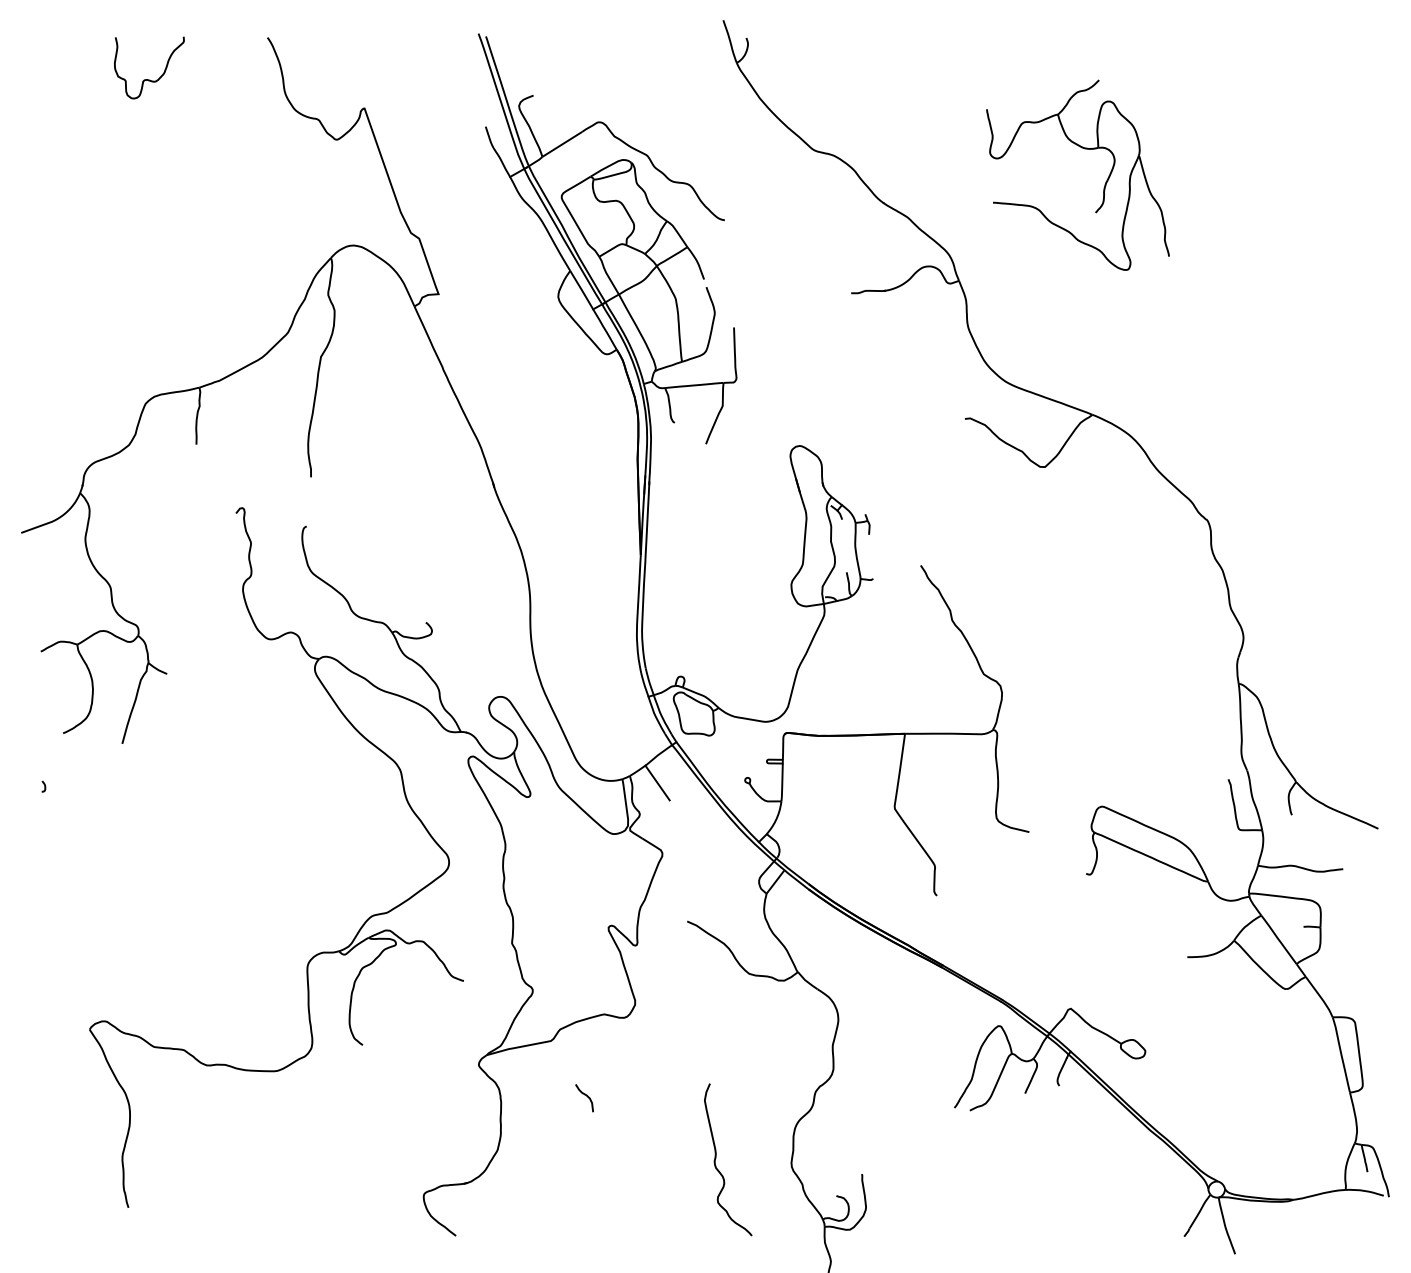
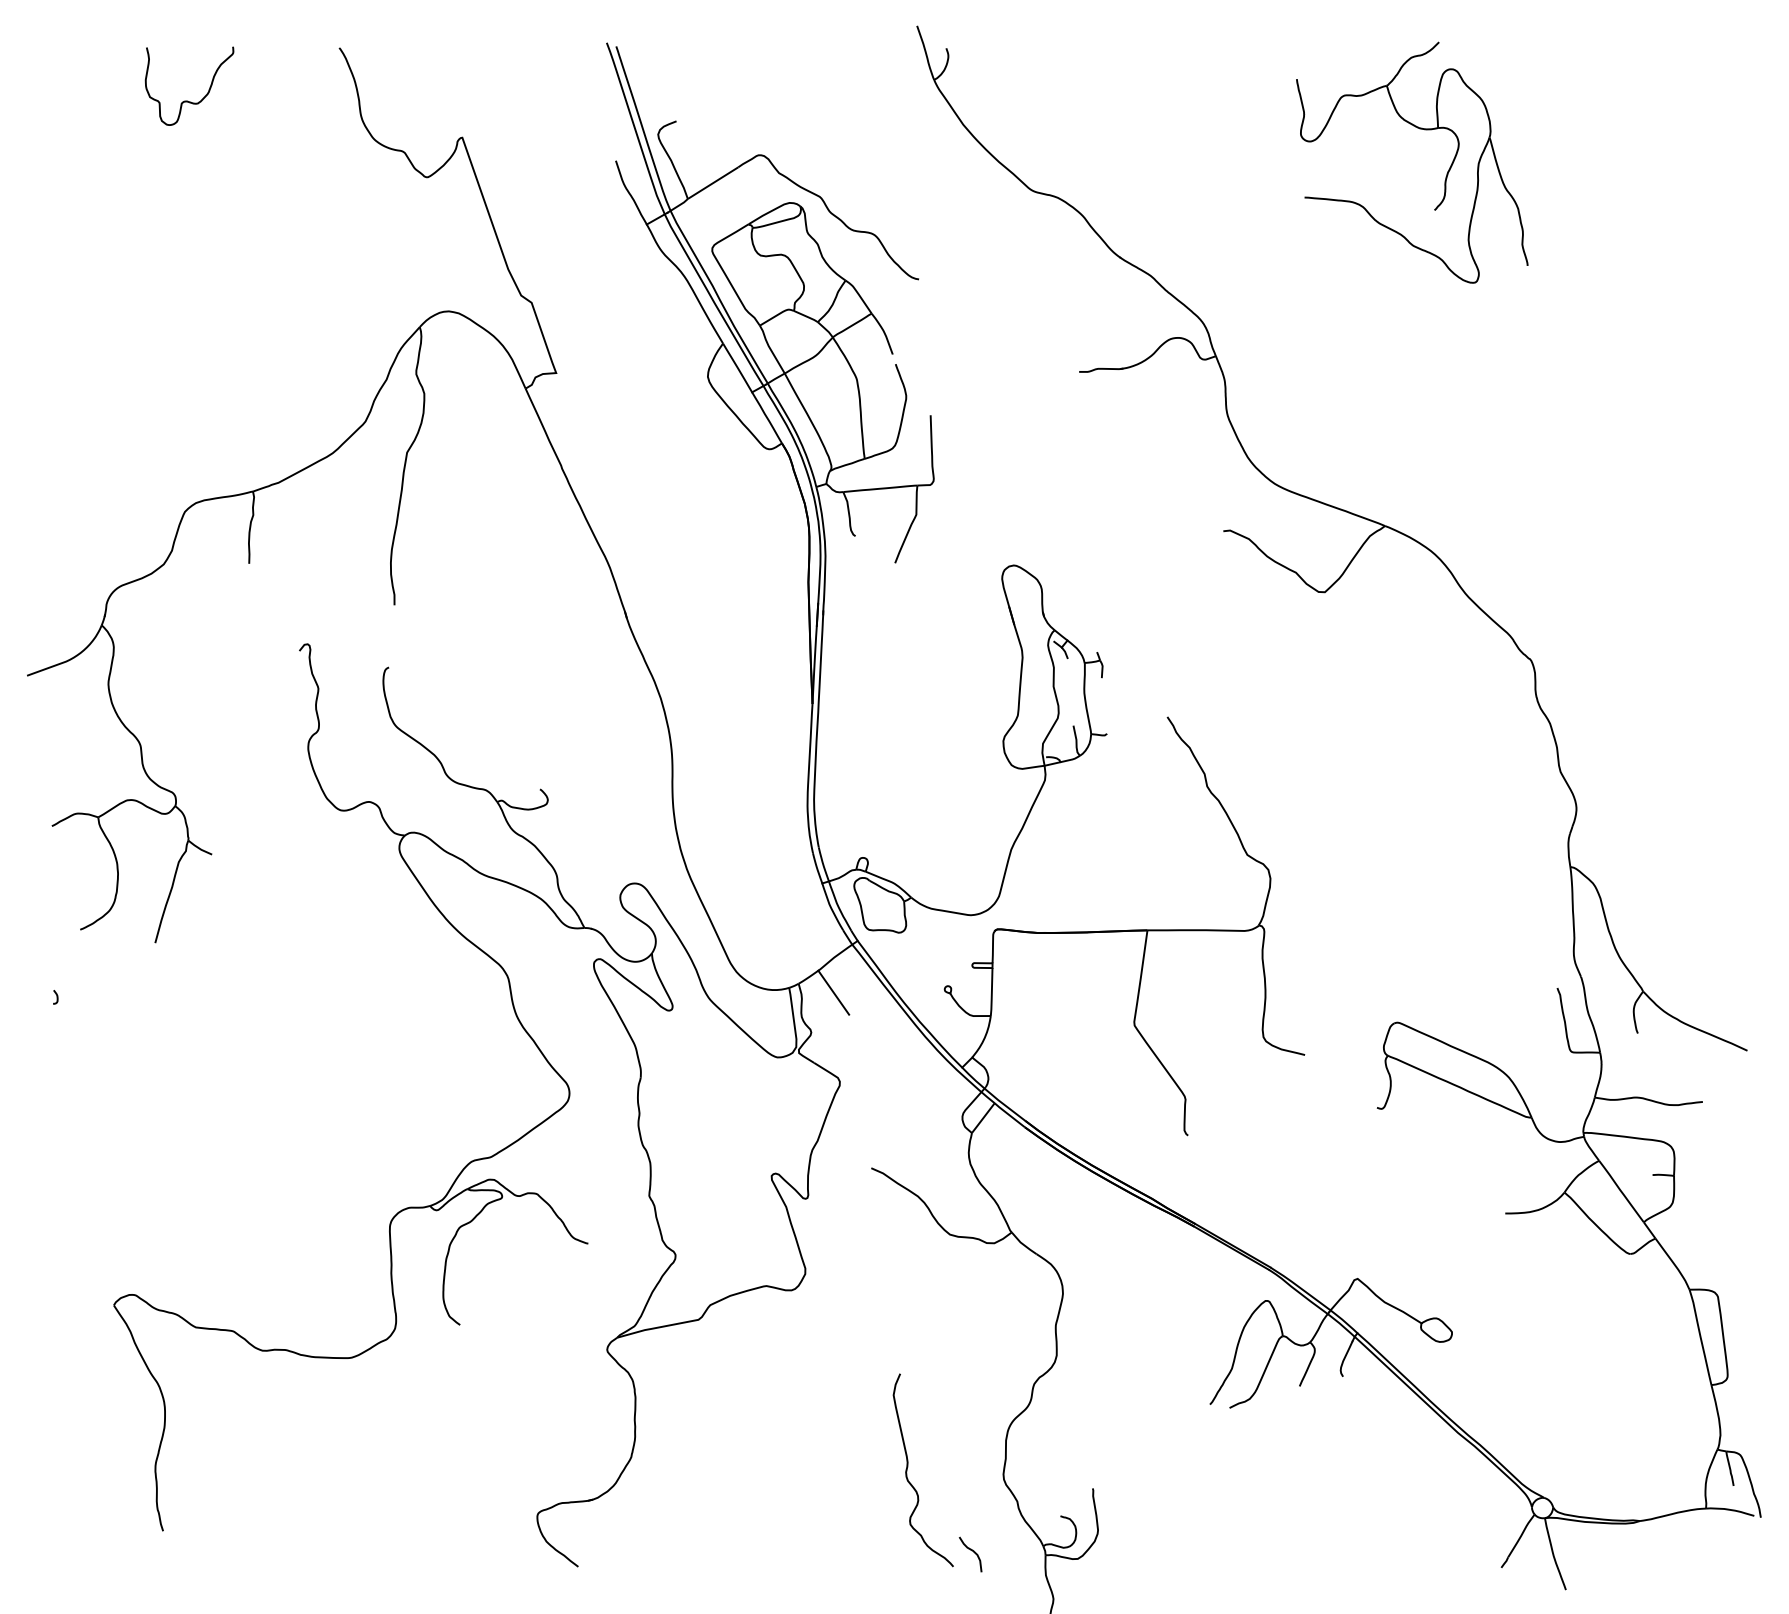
part: (1084, 149) -> (1420, 130), moved
curve: (586, 1096) -> (973, 1552), moved

